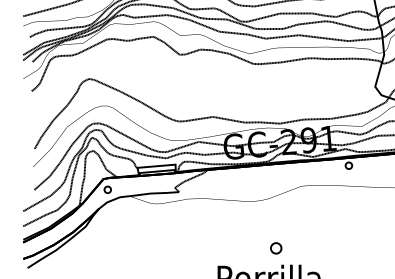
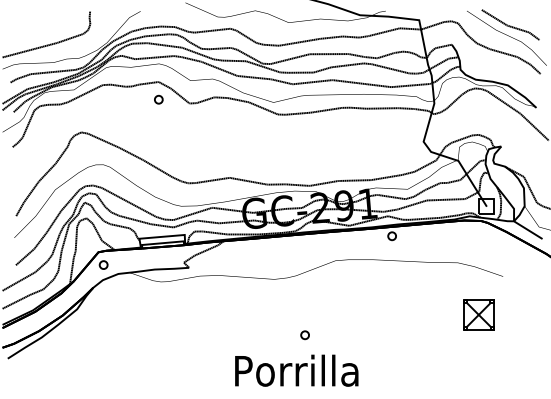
part: (153, 51) -> (158, 99), added
part: (275, 248) -> (304, 335), size x0.62

